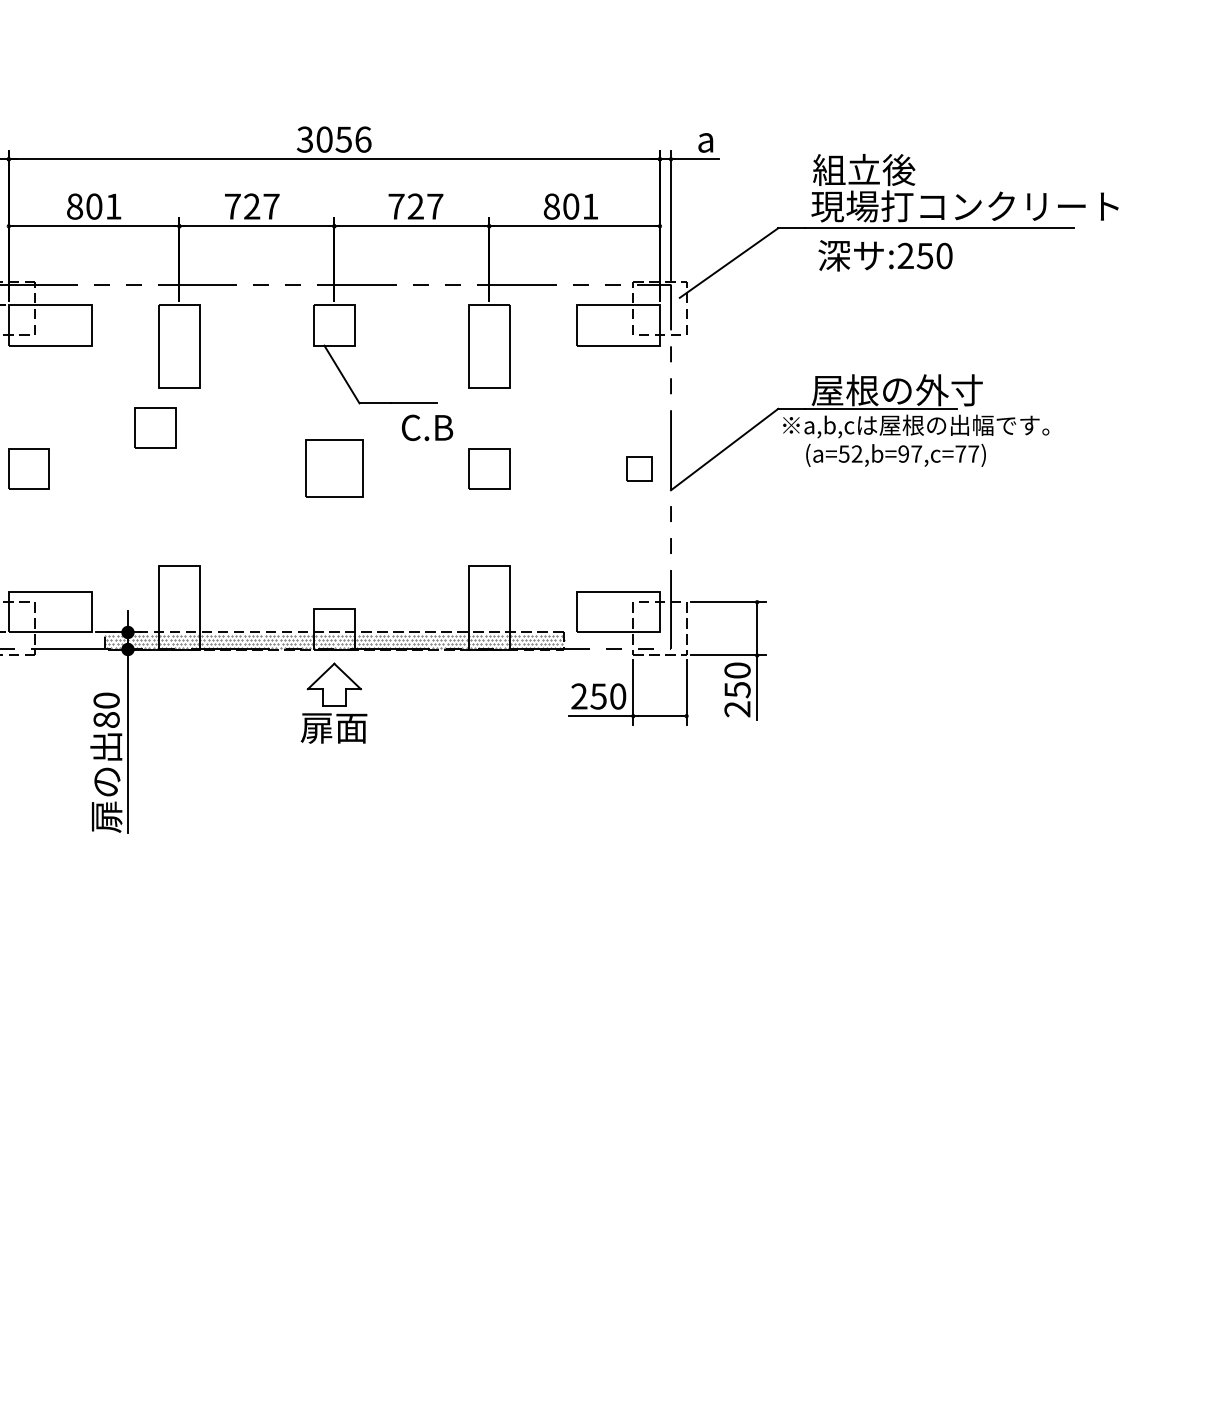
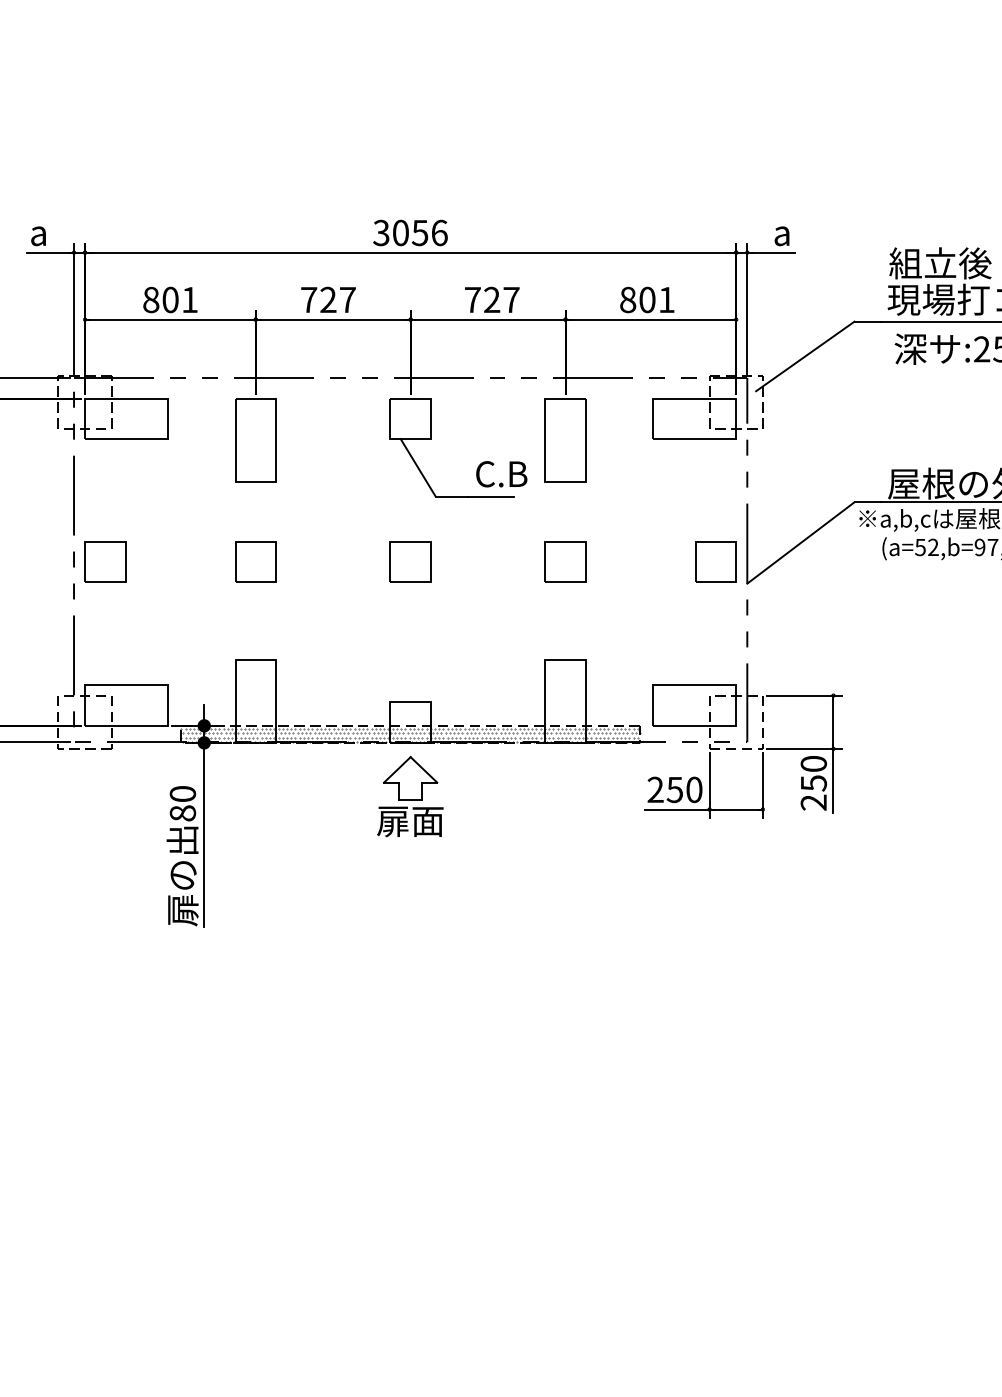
part: (155, 427) -> (255, 561), moved
text: (427, 427) -> (501, 473), moved
part: (334, 468) -> (410, 561), size x0.71
part: (639, 468) -> (715, 561), size x1.67

